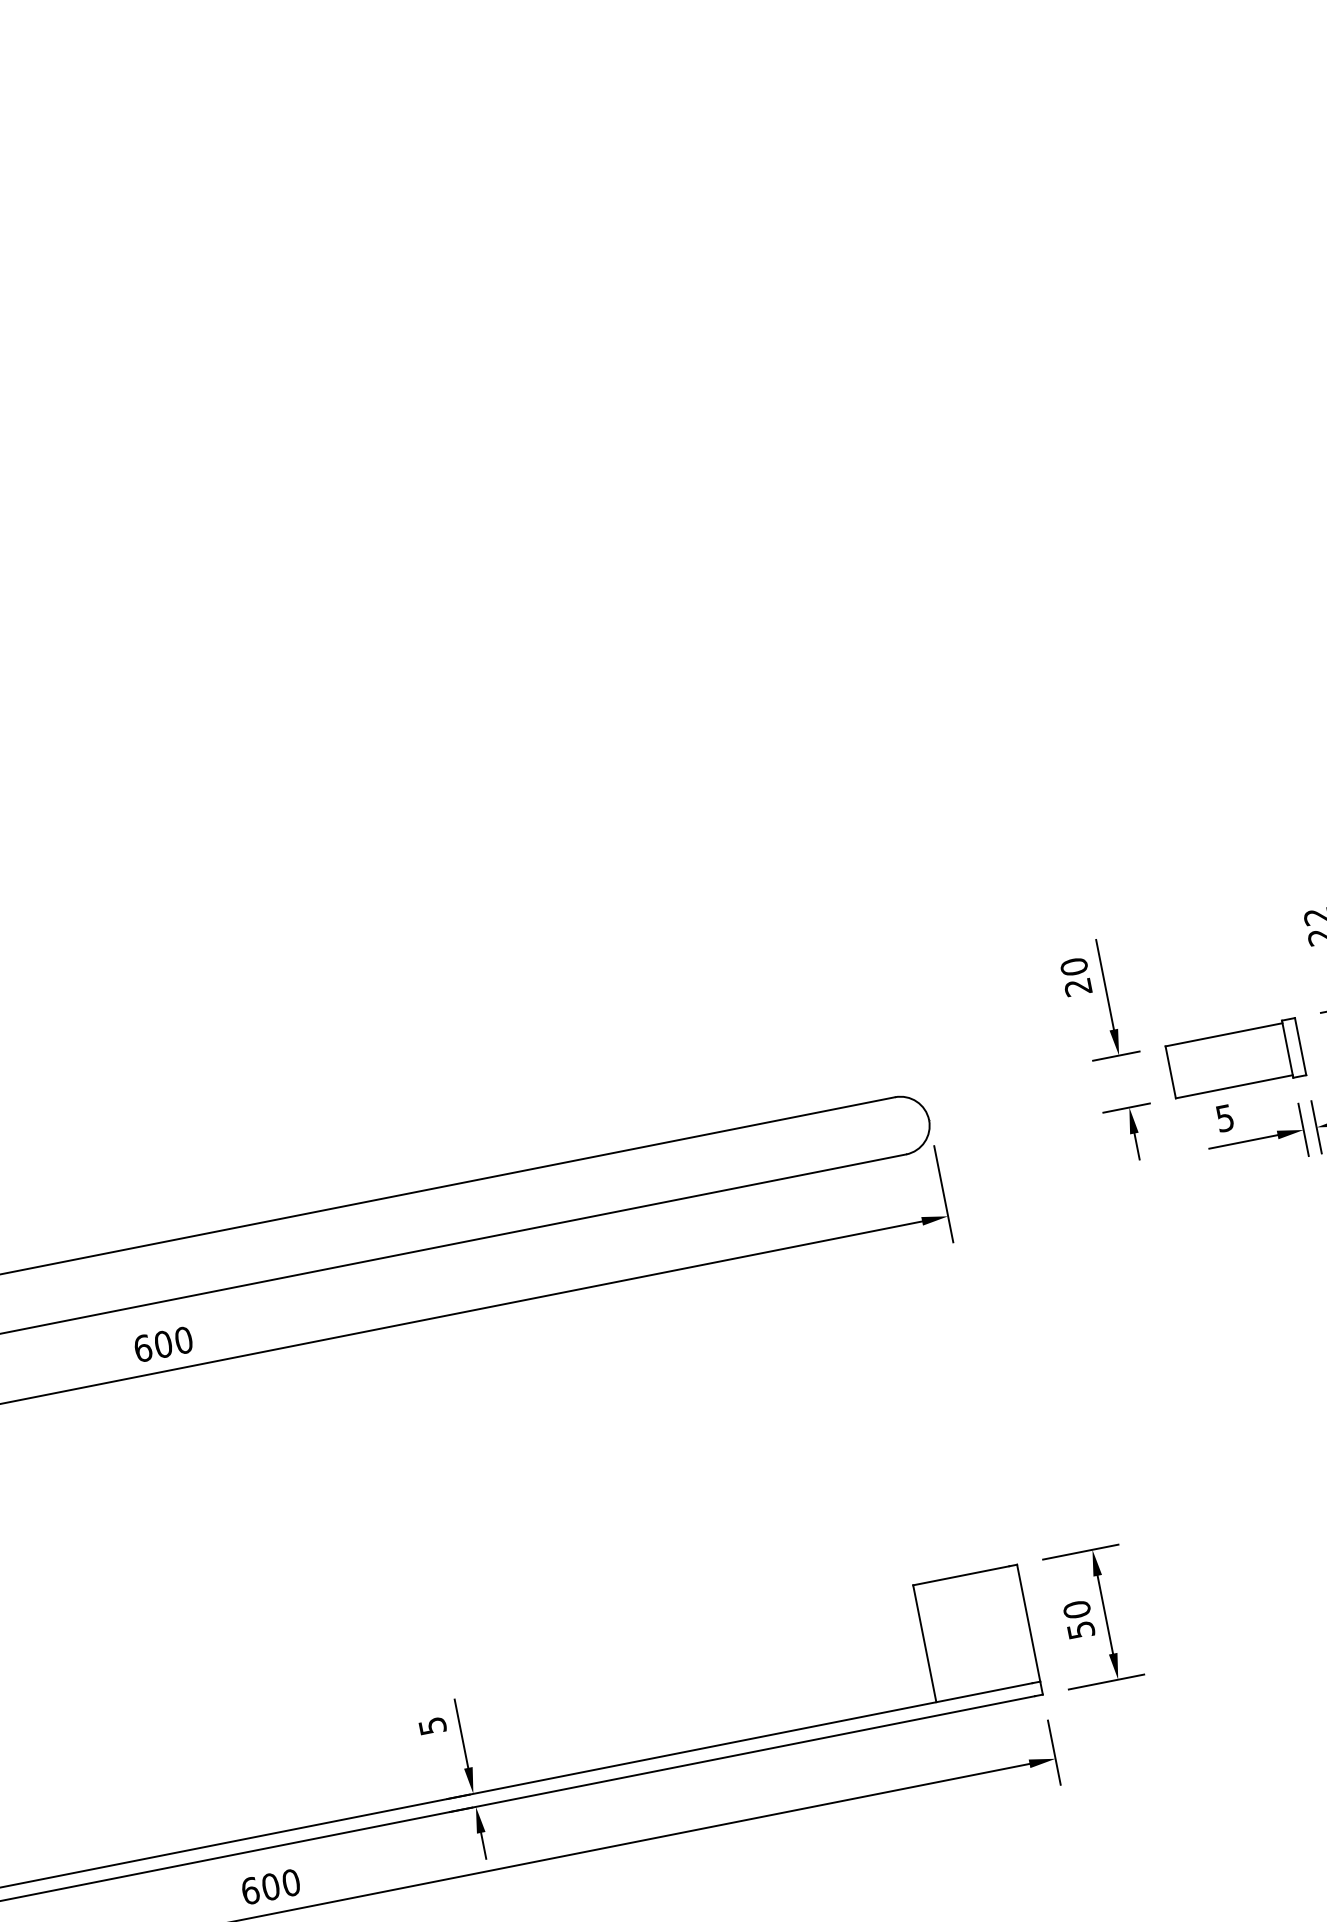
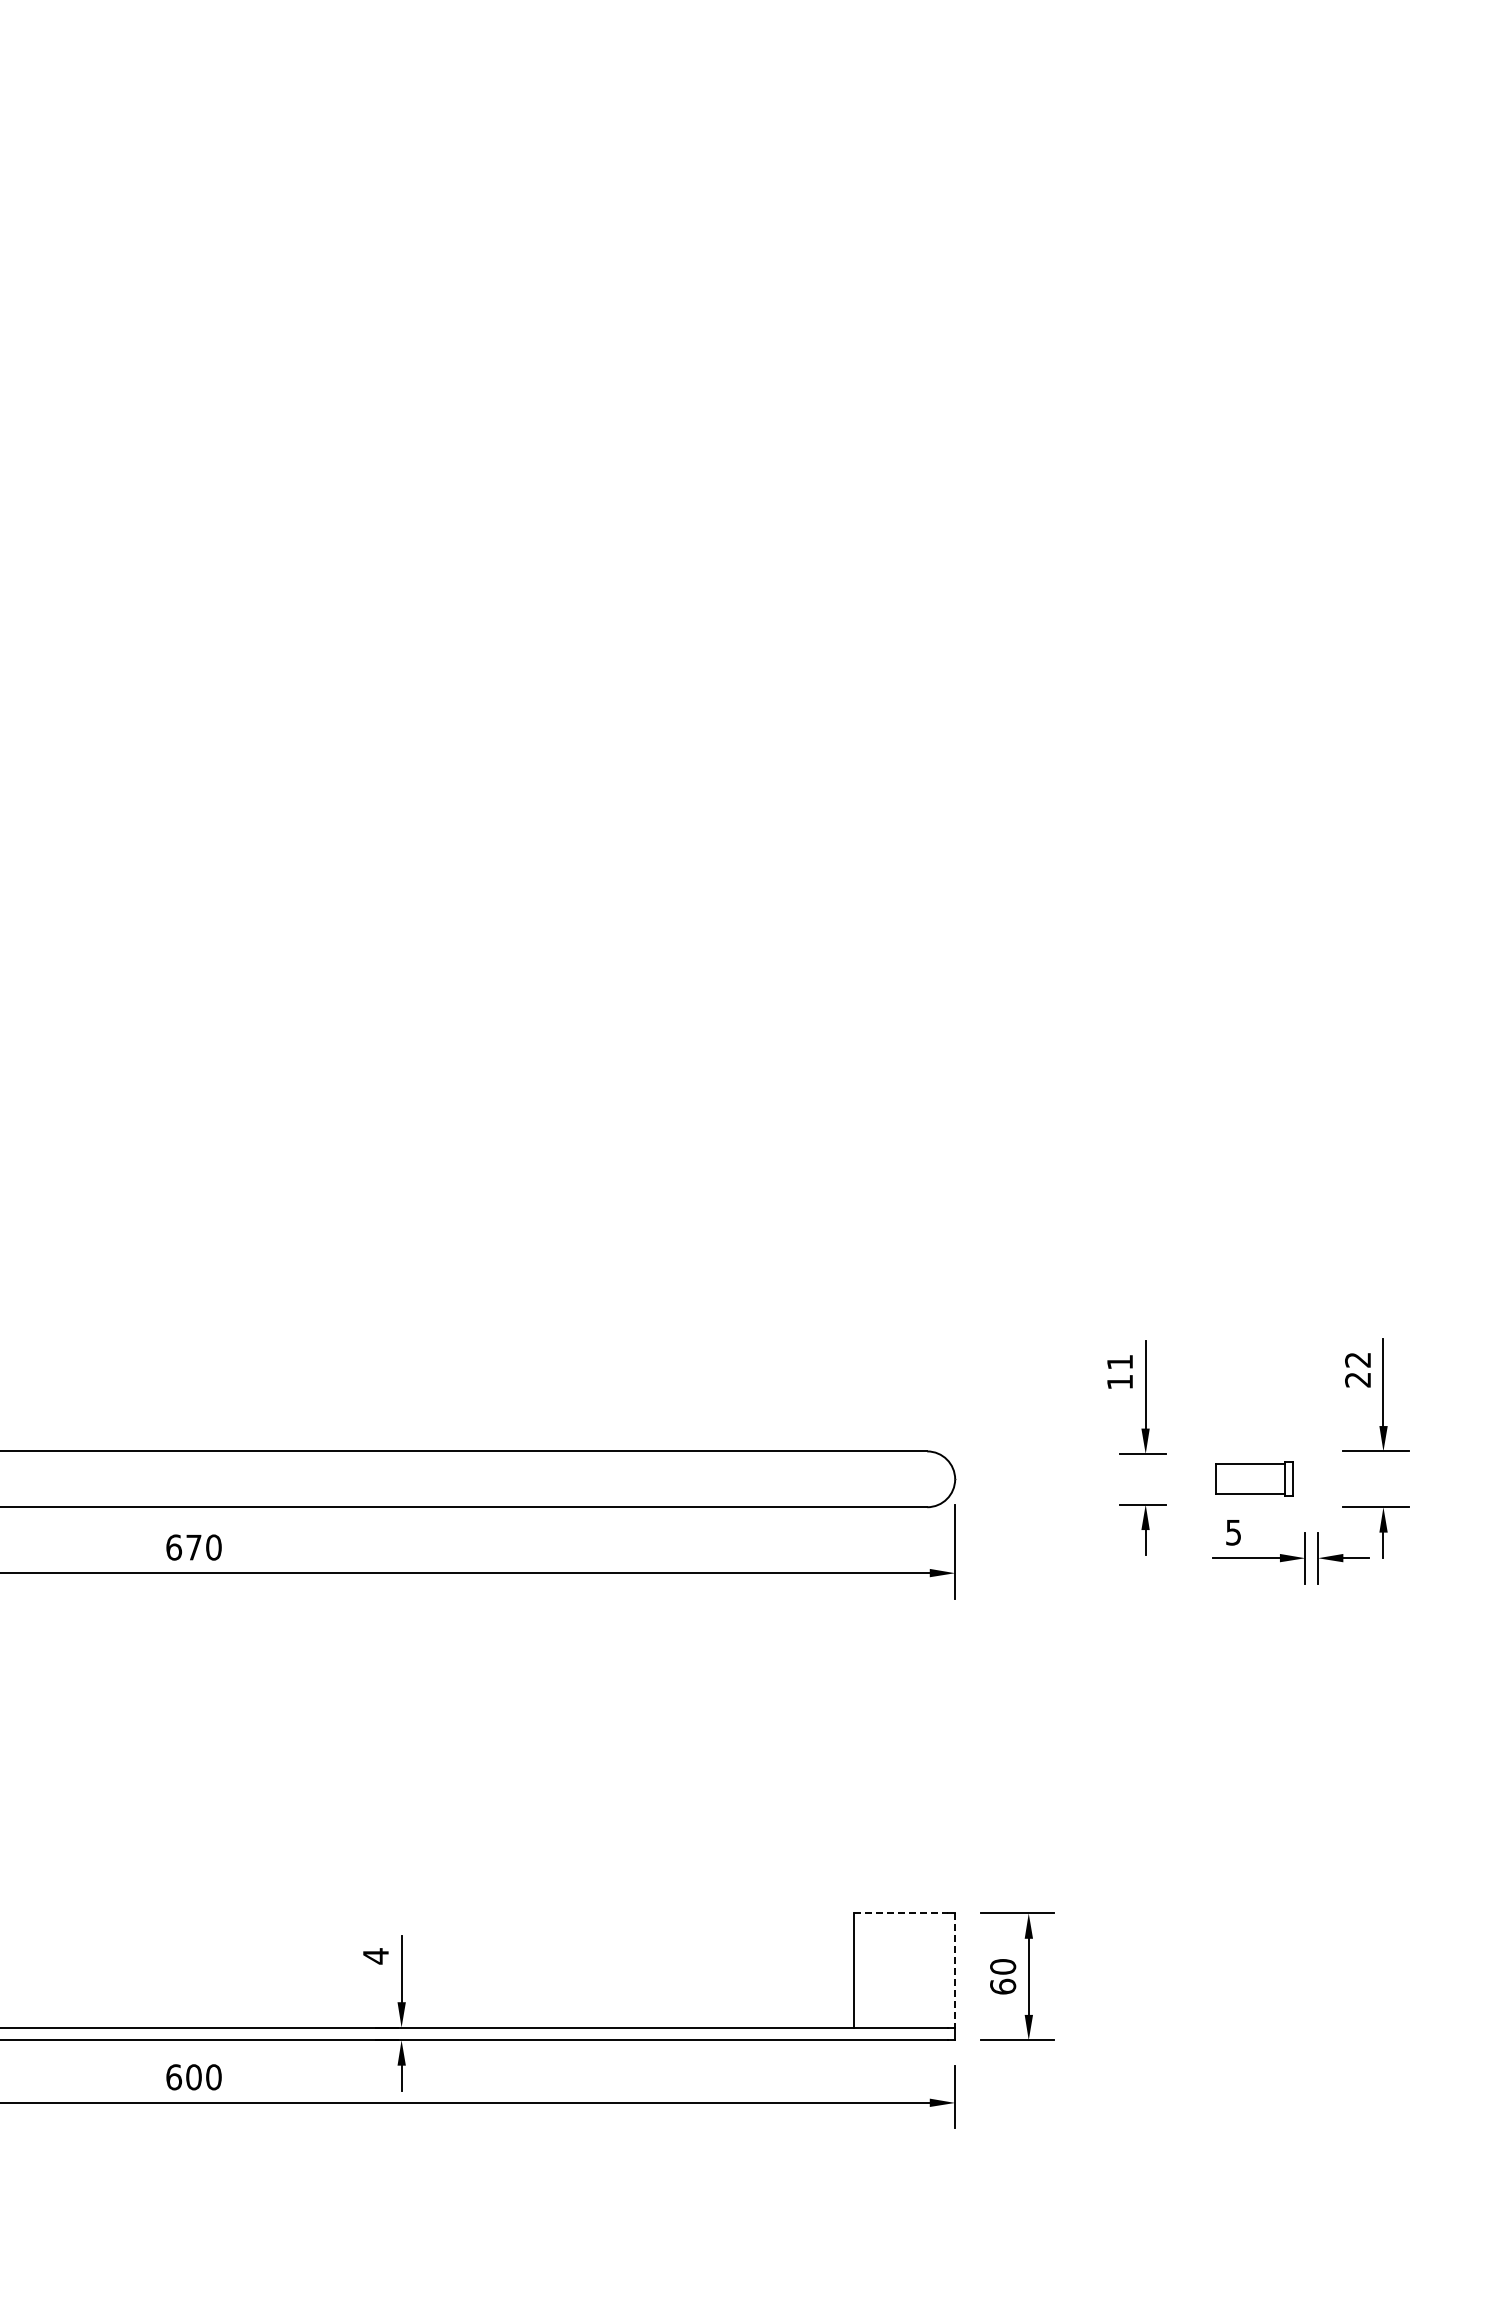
text: (1076, 976) -> (1120, 1371), 20 -> 11
part: (1235, 1058) -> (1254, 1478), size x0.6
text: (162, 1344) -> (193, 1547), 600 -> 670
line: (961, 1575) -> (900, 1913), solid -> dashed
line: (1029, 1624) -> (955, 1971), solid -> dashed
text: (1081, 1629) -> (1003, 1986), 50 -> 60
text: (433, 1726) -> (376, 1956), 5 -> 4

